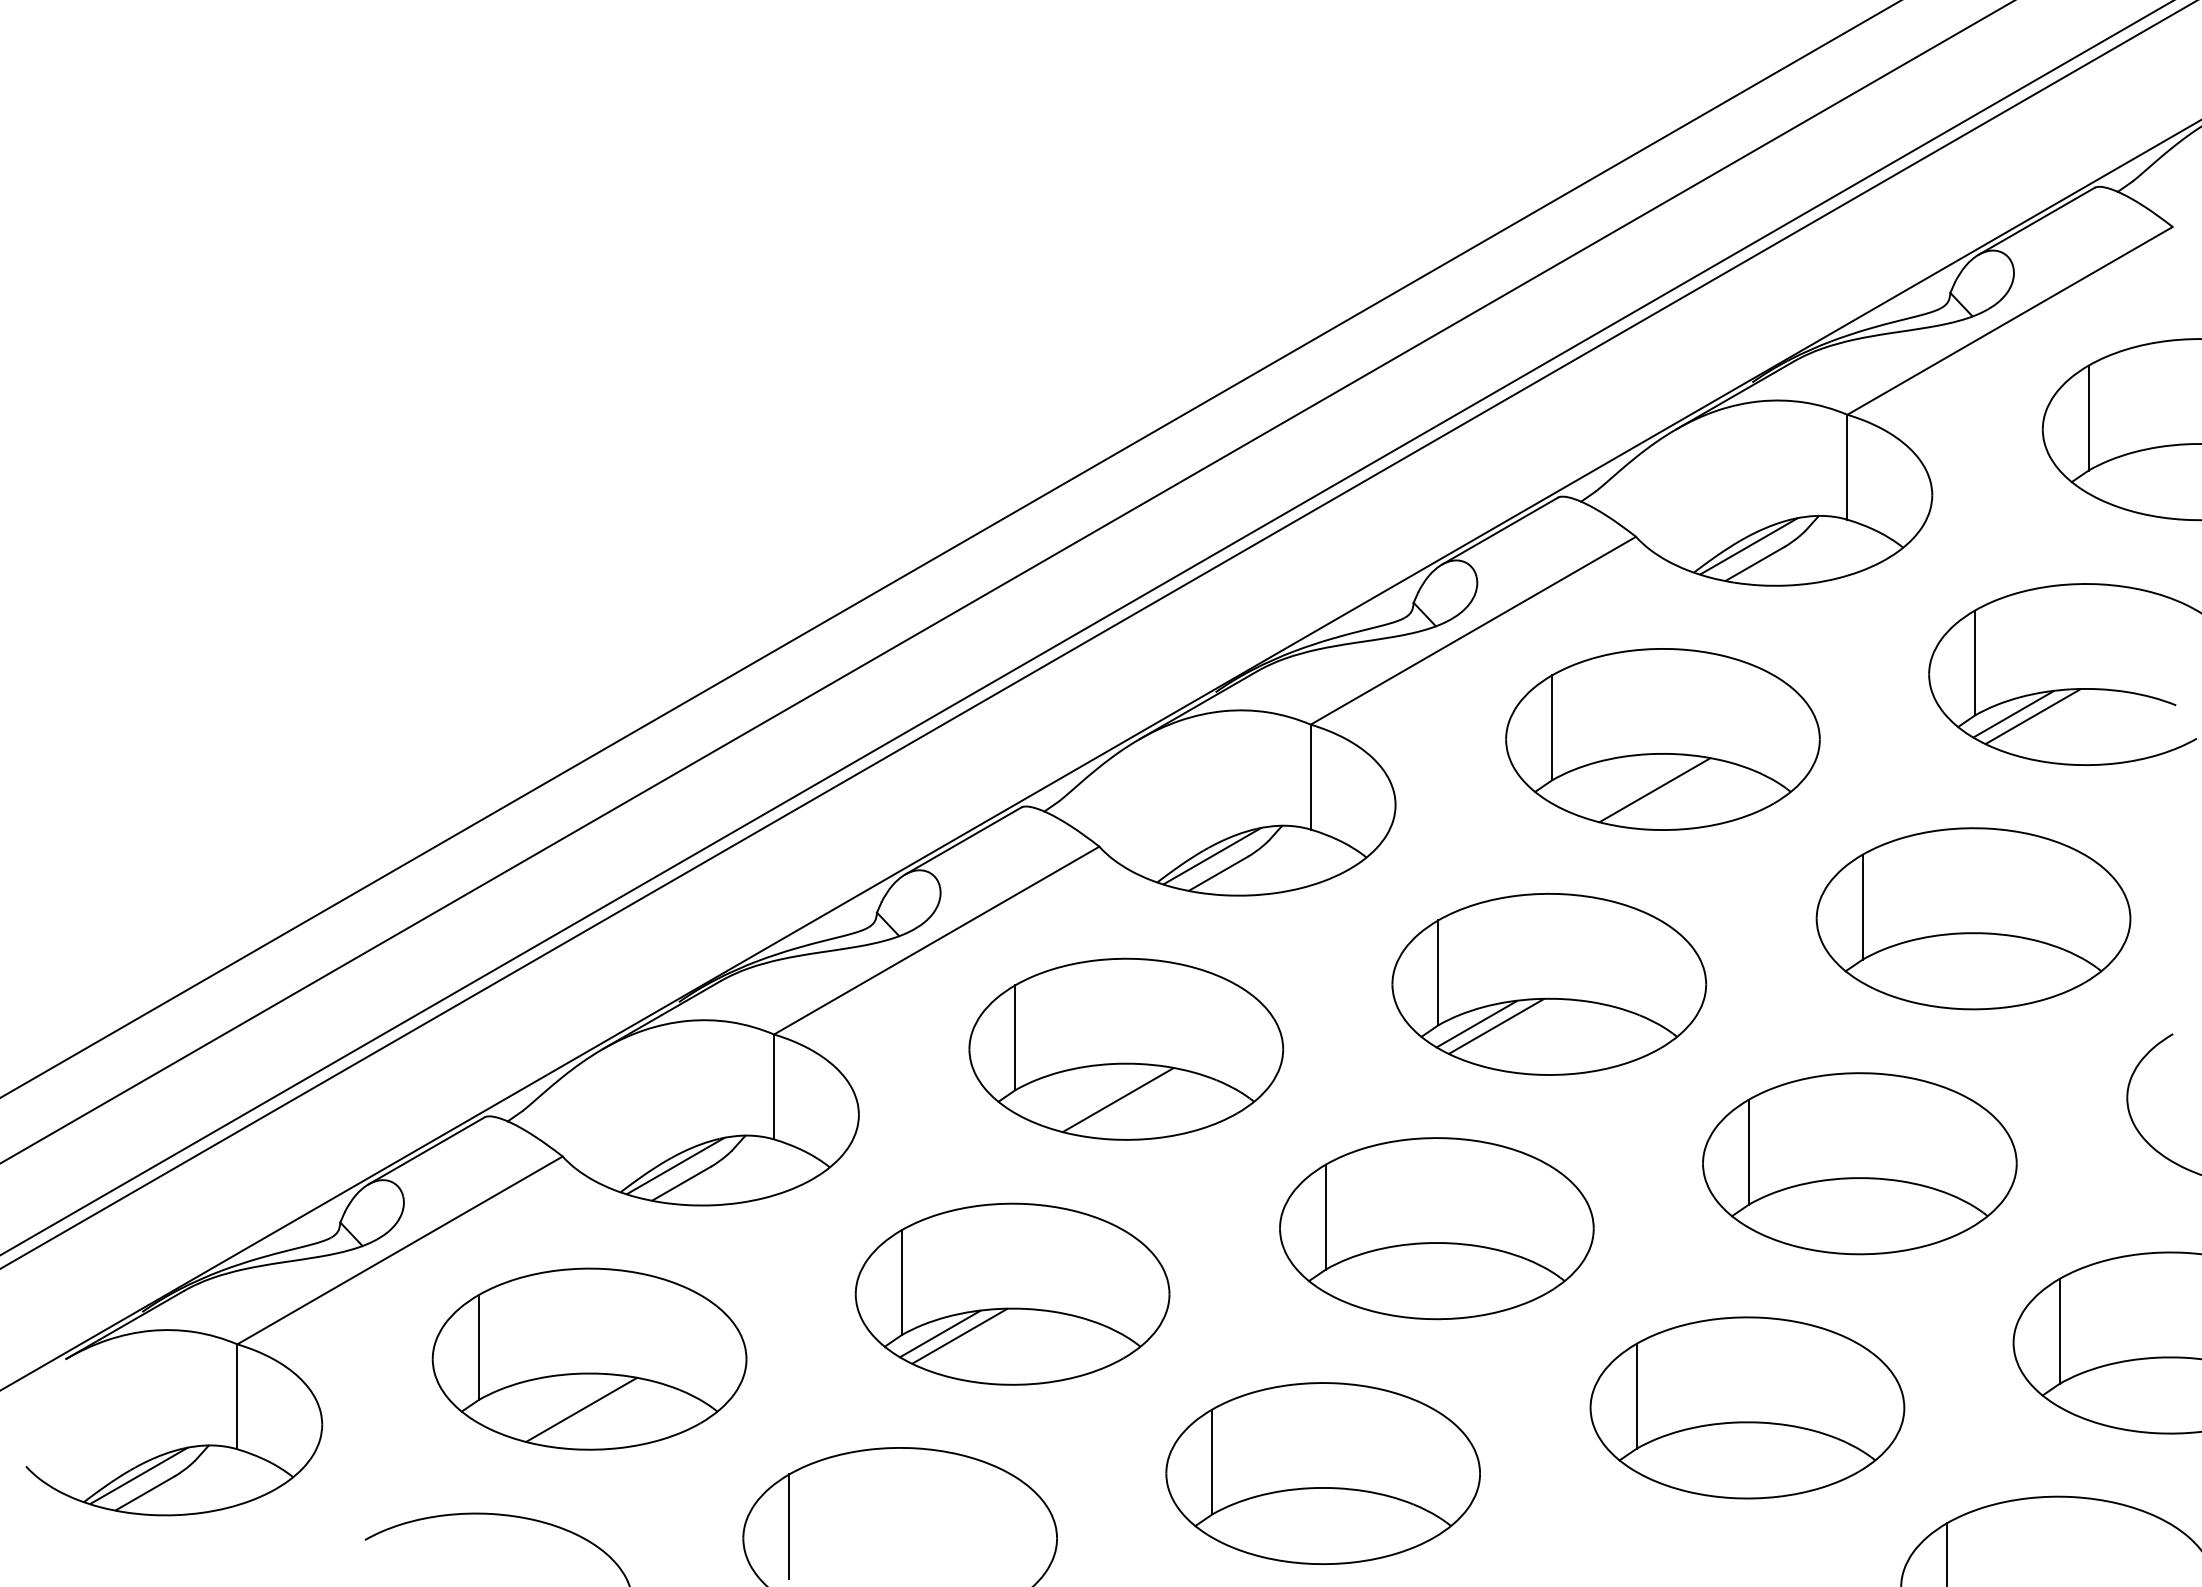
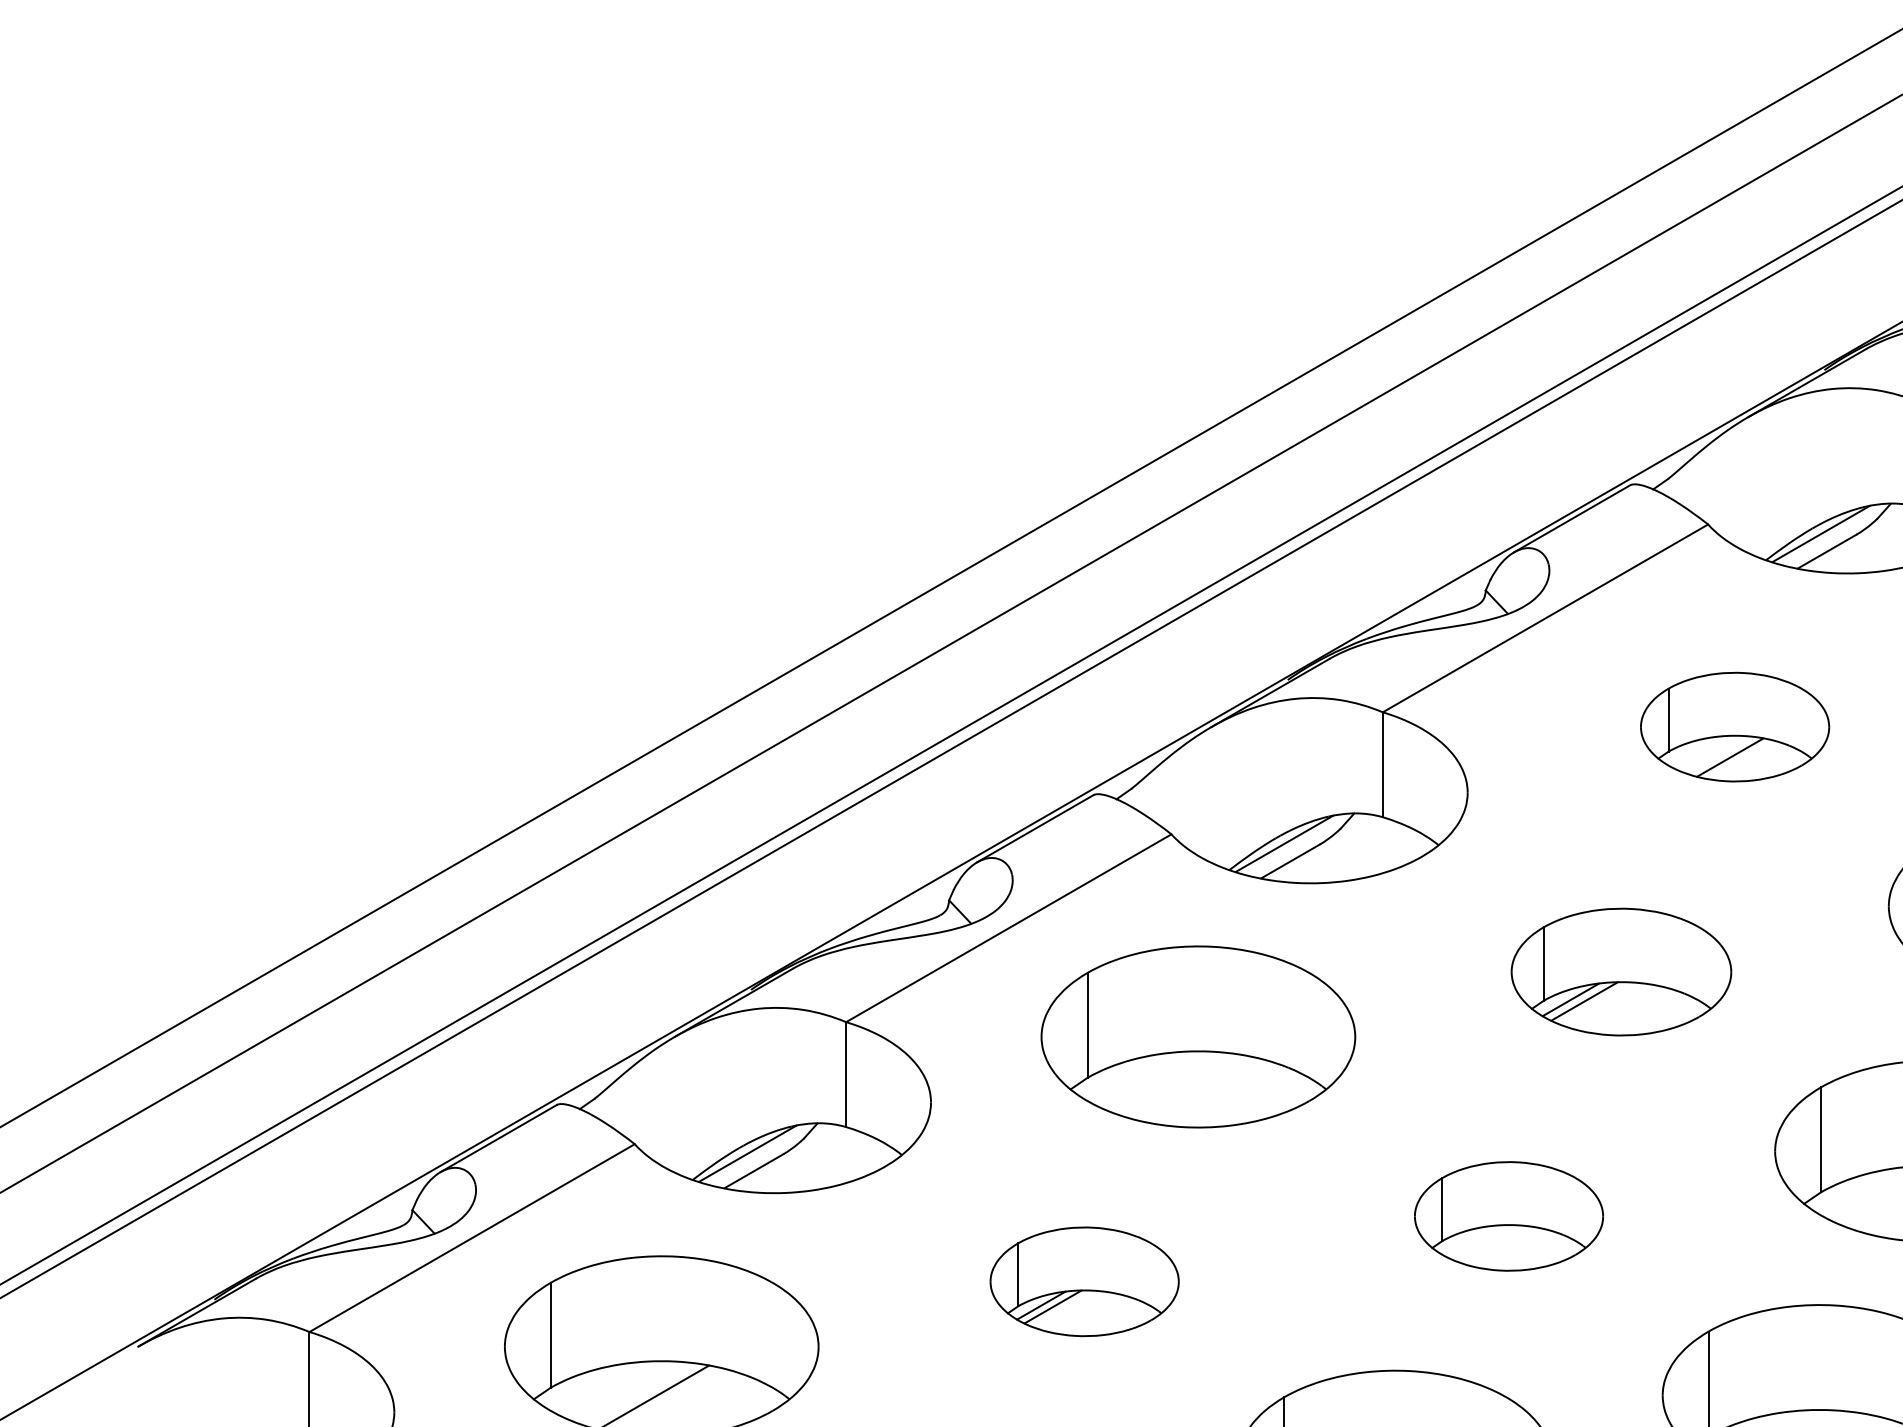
part: (1662, 739) -> (1734, 727), size x0.6
part: (1549, 984) -> (1621, 972), size x0.7
line: (1118, 1099) -> (1190, 1087), removed
part: (1436, 1228) -> (1508, 1216), size x0.6
part: (1012, 1293) -> (1084, 1281), size x0.6

